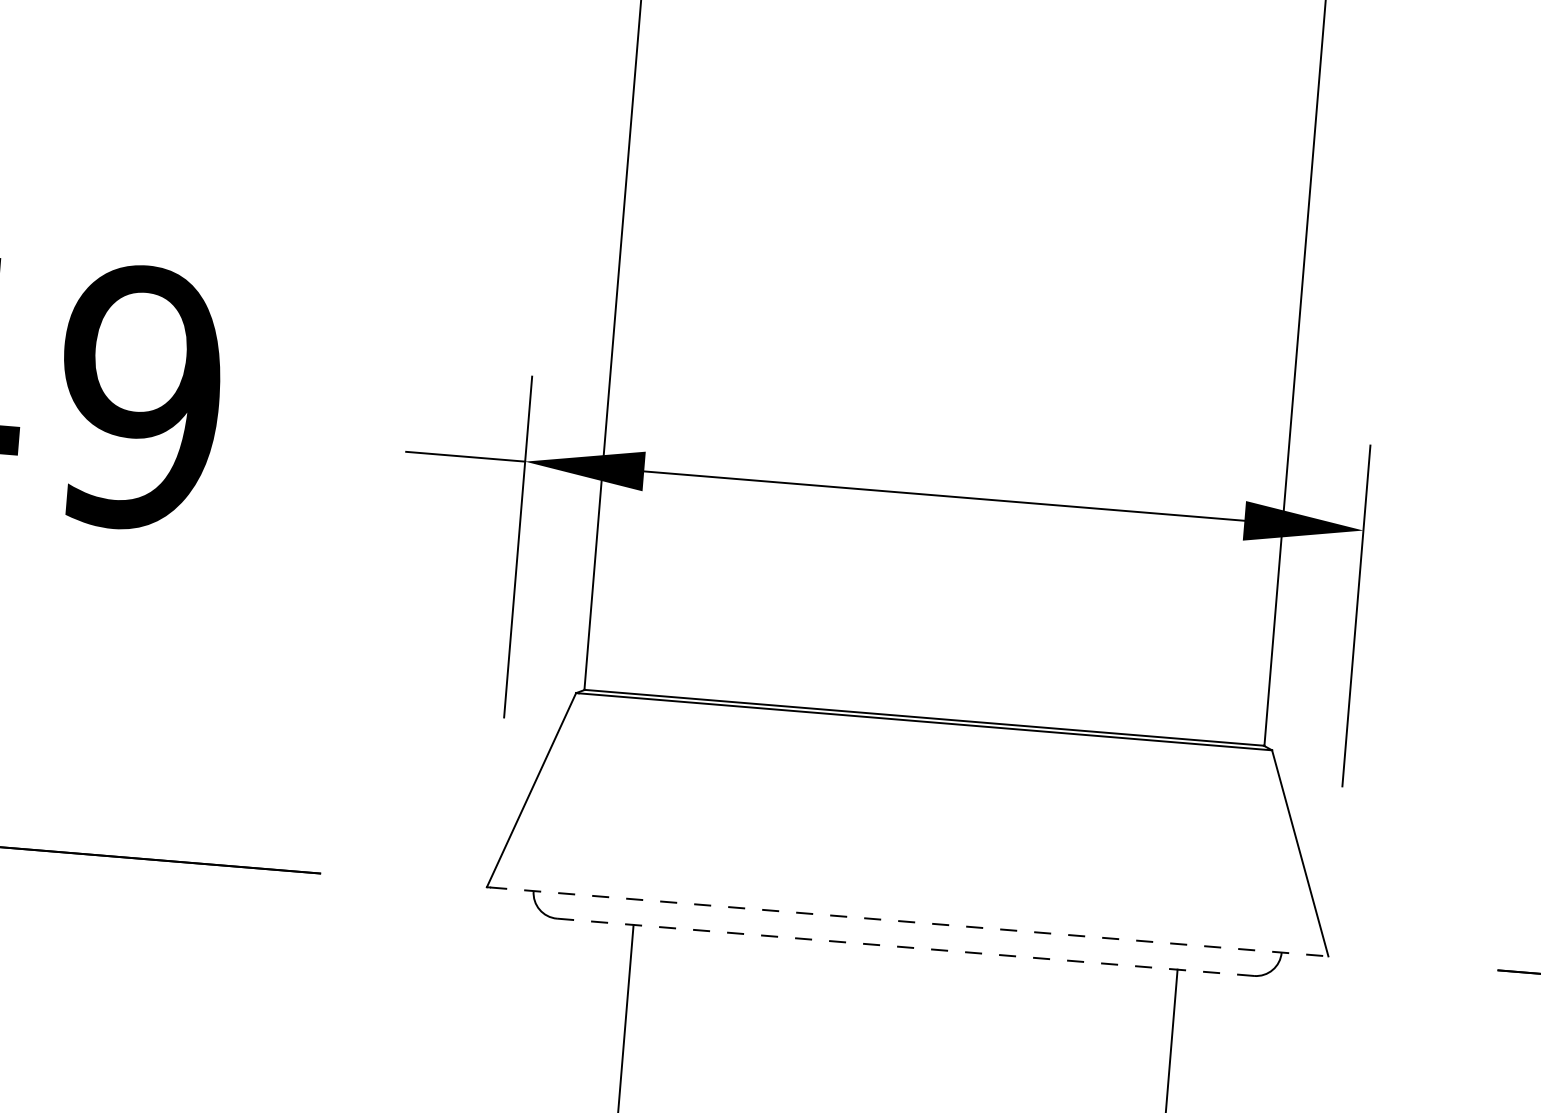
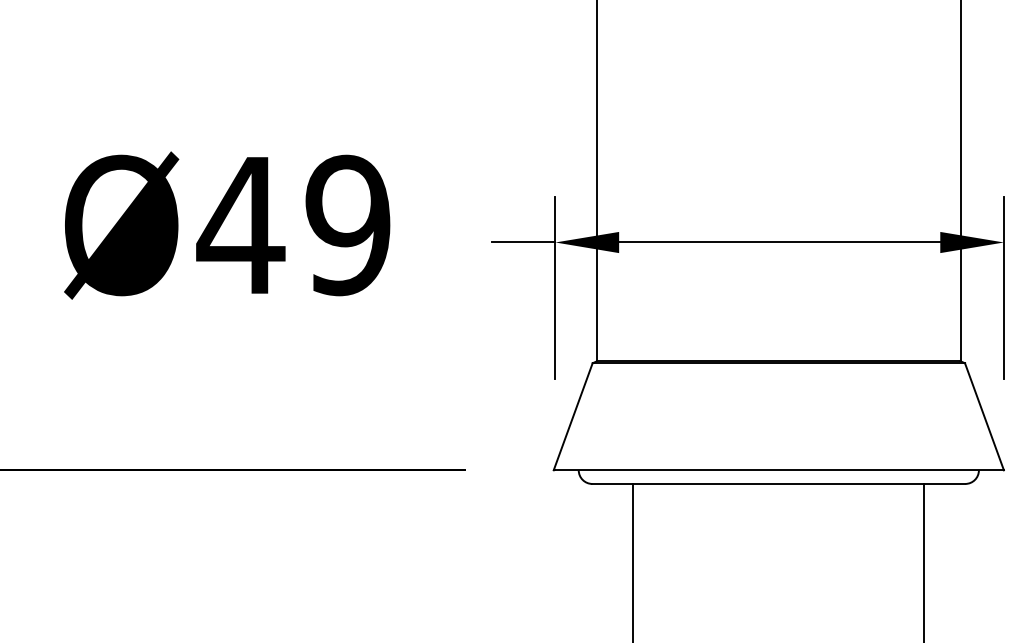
line: (910, 922) -> (780, 470), dashed -> solid
line: (906, 946) -> (779, 483), dashed -> solid

